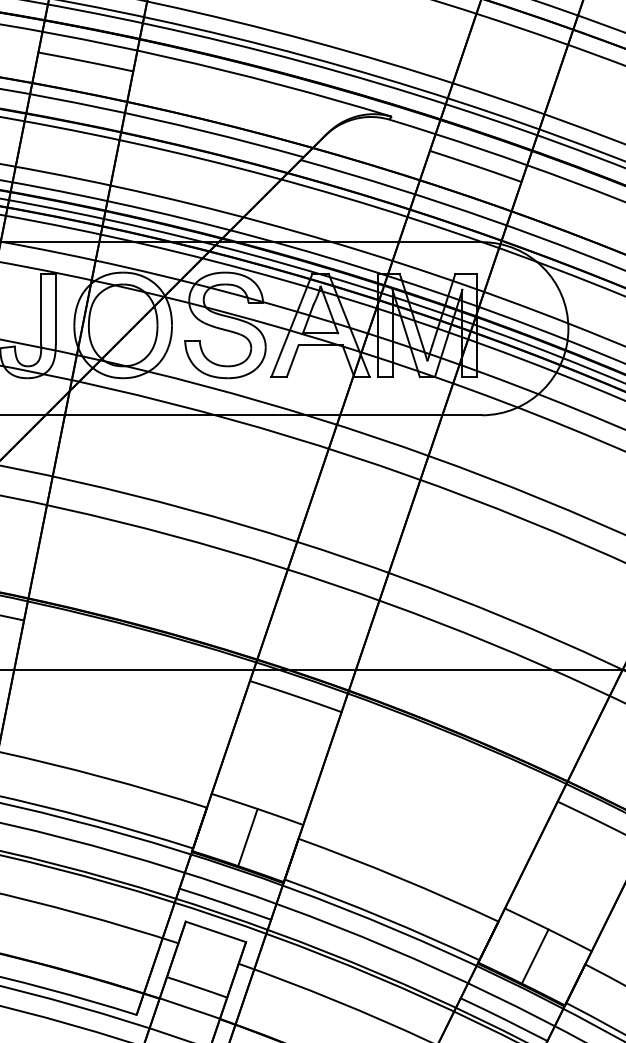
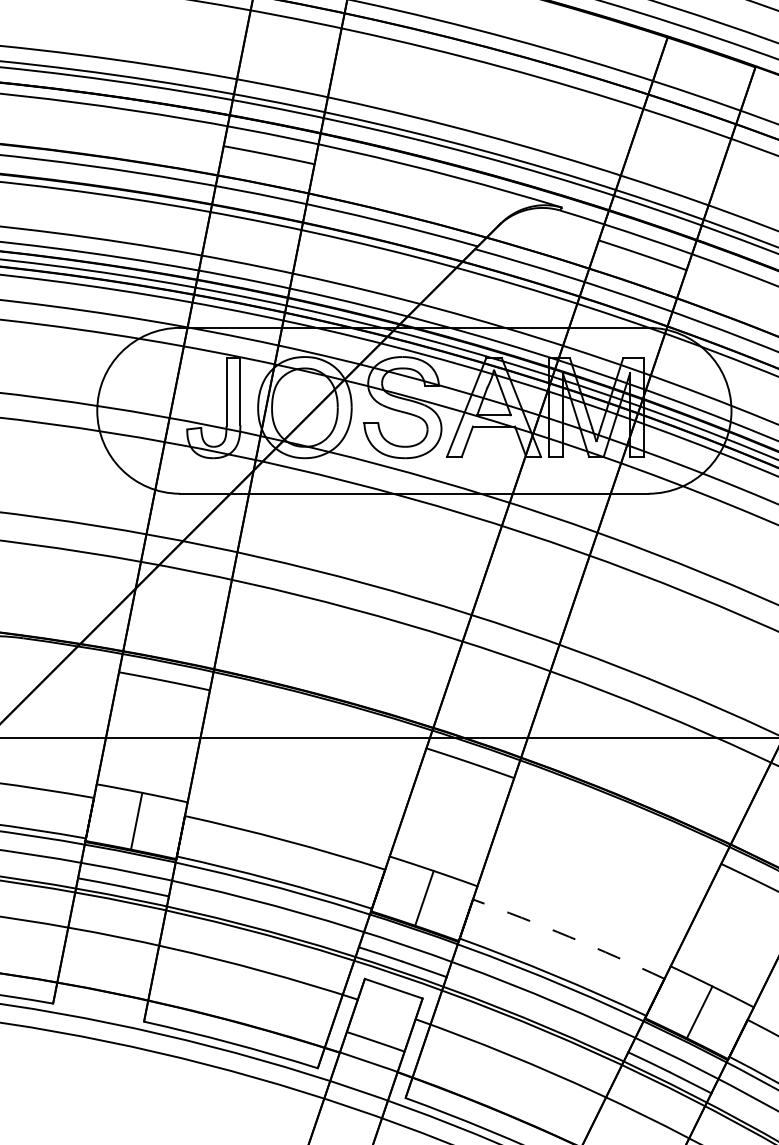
arc: (399, 878) -> (569, 937), solid -> dashed

